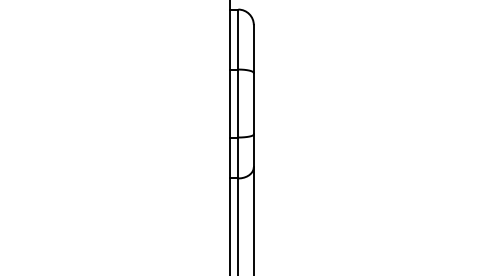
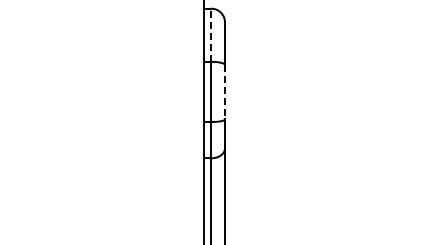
line: (238, 39) -> (211, 35), solid -> dashed
line: (254, 104) -> (225, 92), solid -> dashed

